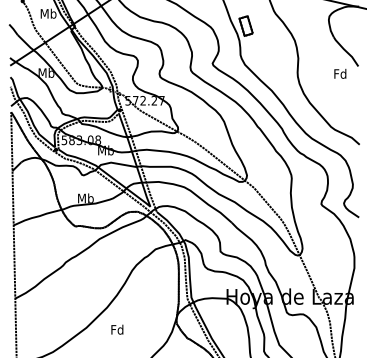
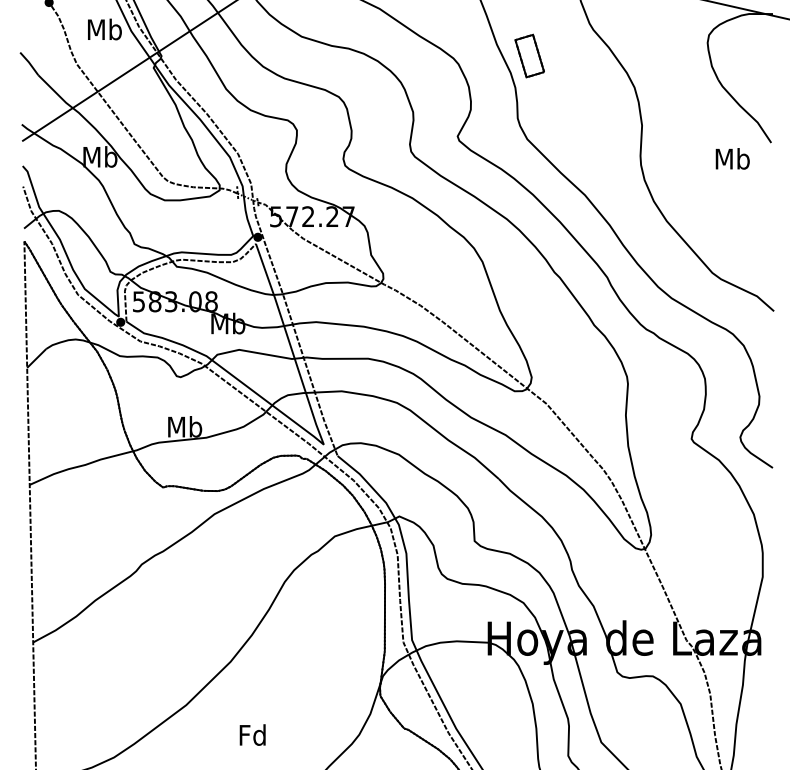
text: (340, 73) -> (732, 158), Fd -> Mb
text: (117, 329) -> (253, 734), moved

